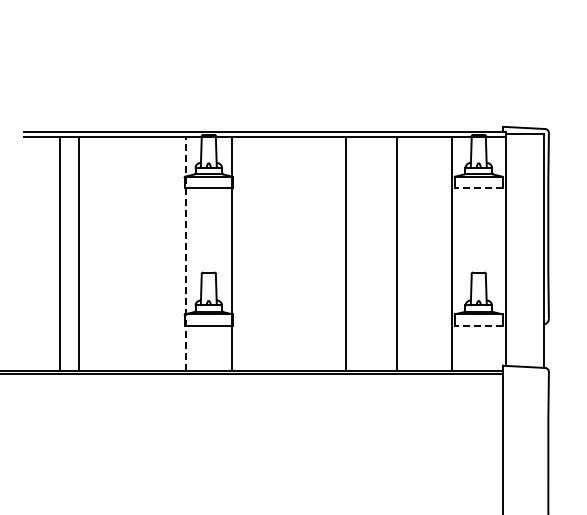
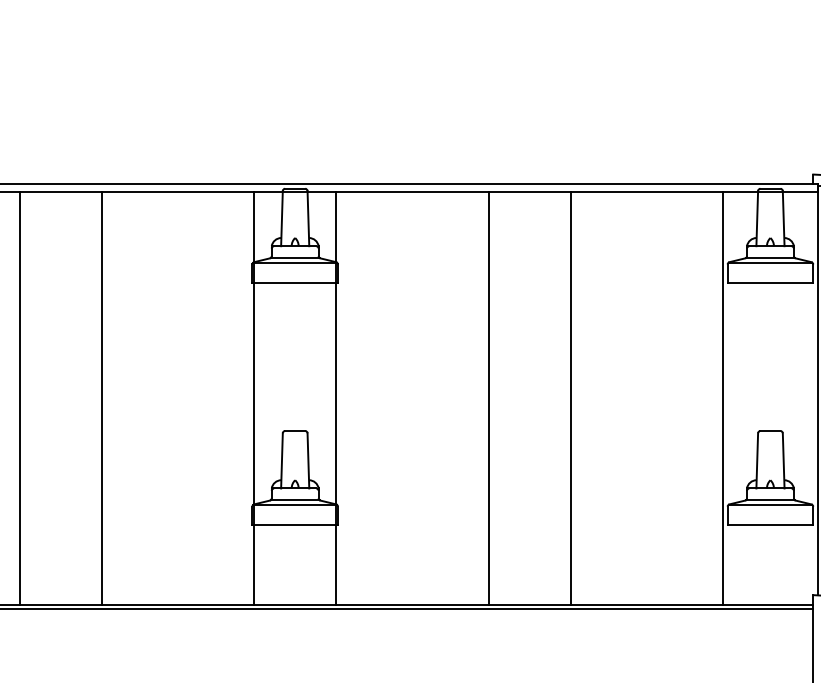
line: (478, 188) -> (769, 283), dashed -> solid
line: (185, 253) -> (254, 397), dashed -> solid
line: (59, 254) -> (100, 399), moved
line: (79, 254) -> (20, 399), moved
line: (345, 254) -> (488, 399), moved
line: (397, 254) -> (571, 399), moved
line: (478, 325) -> (769, 524), dashed -> solid

